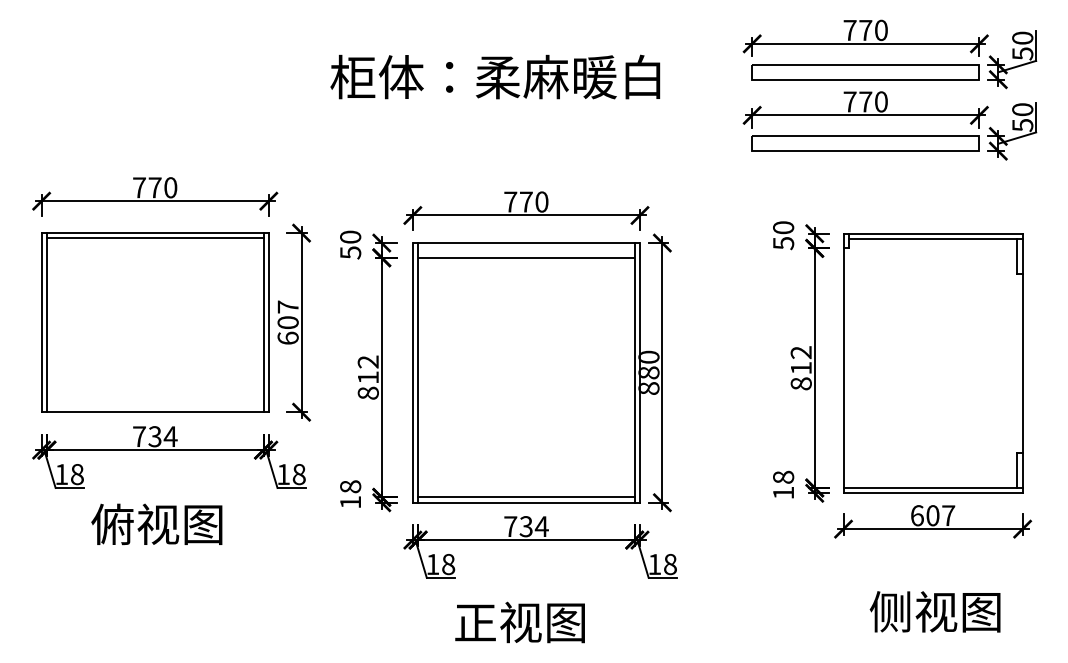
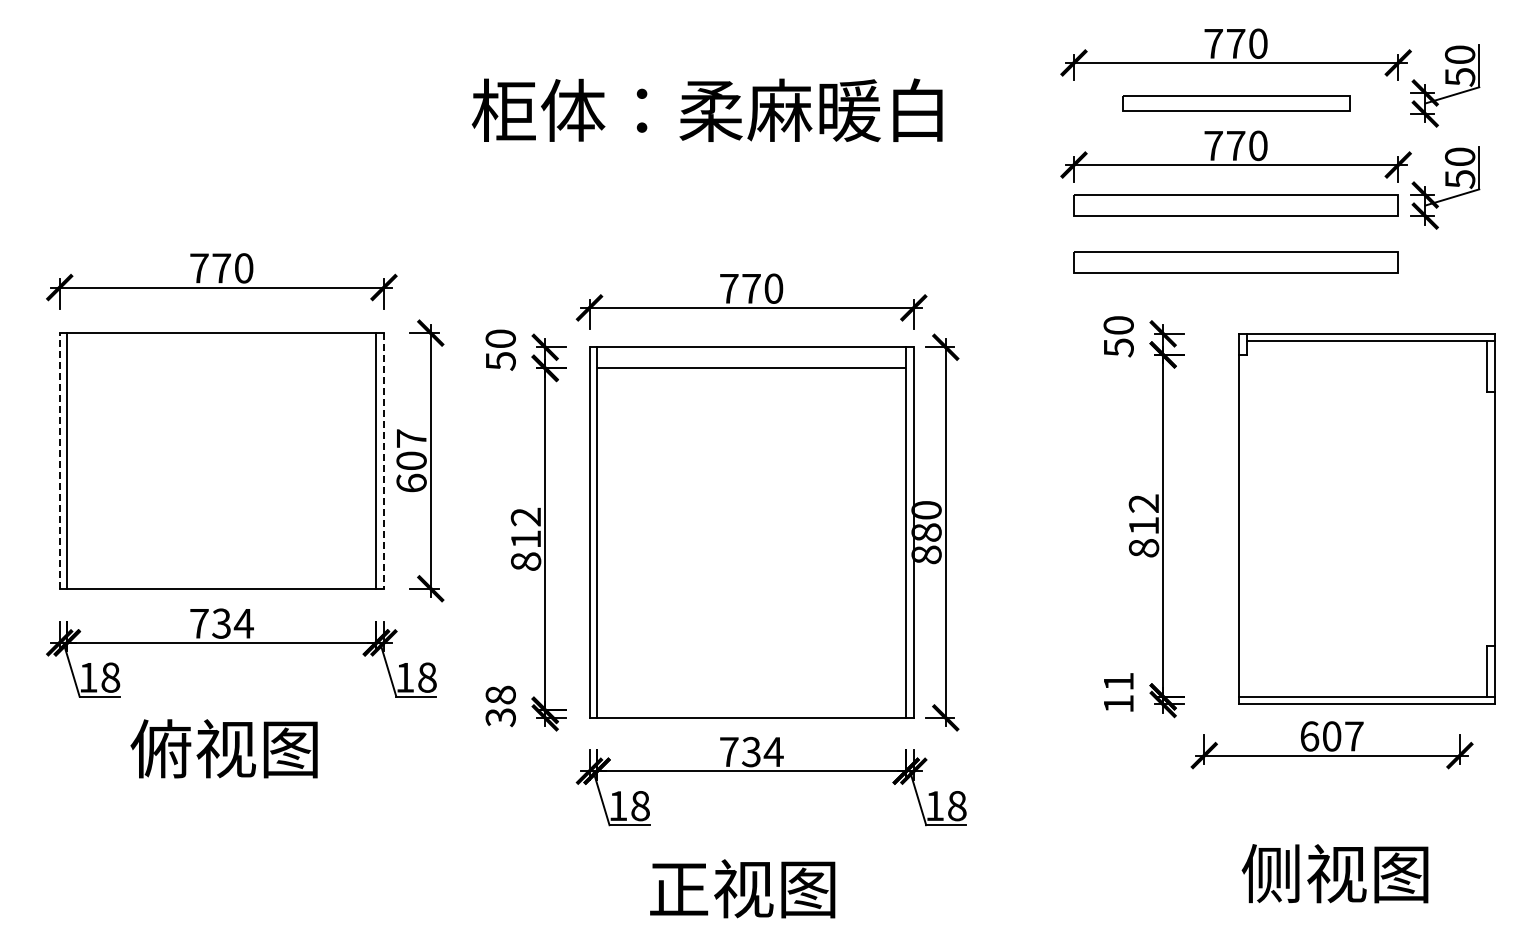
part: (865, 72) -> (1235, 103), size x0.7
part: (865, 183) -> (1235, 262), added
line: (154, 238) -> (221, 340), removed
line: (41, 322) -> (59, 460), solid -> dashed
line: (268, 322) -> (383, 460), solid -> dashed
part: (932, 363) -> (1366, 518), moved
text: (783, 477) -> (1118, 681), 18 -> 11
line: (526, 497) -> (751, 710), removed
text: (350, 502) -> (500, 717), 18 -> 38

